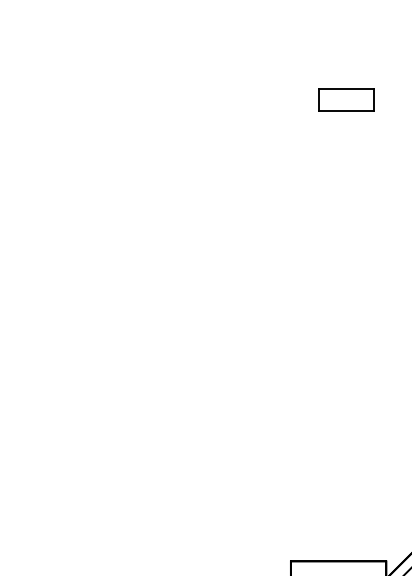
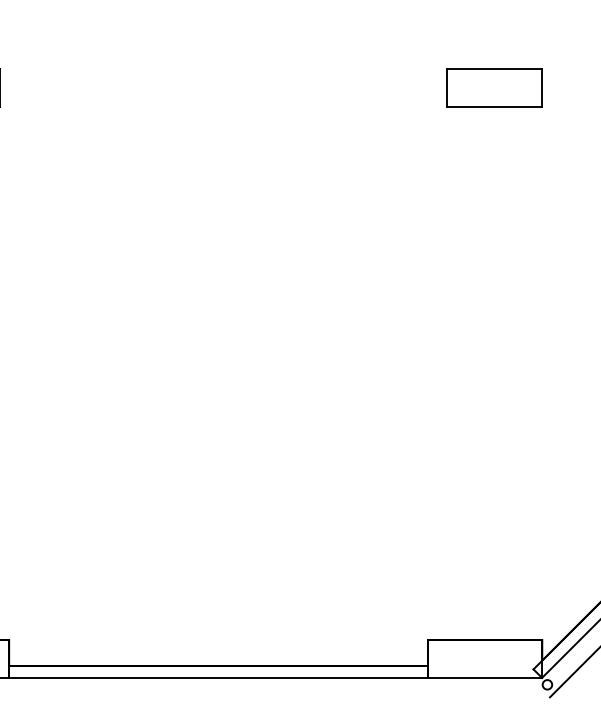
part: (346, 99) -> (494, 87), size x1.43

